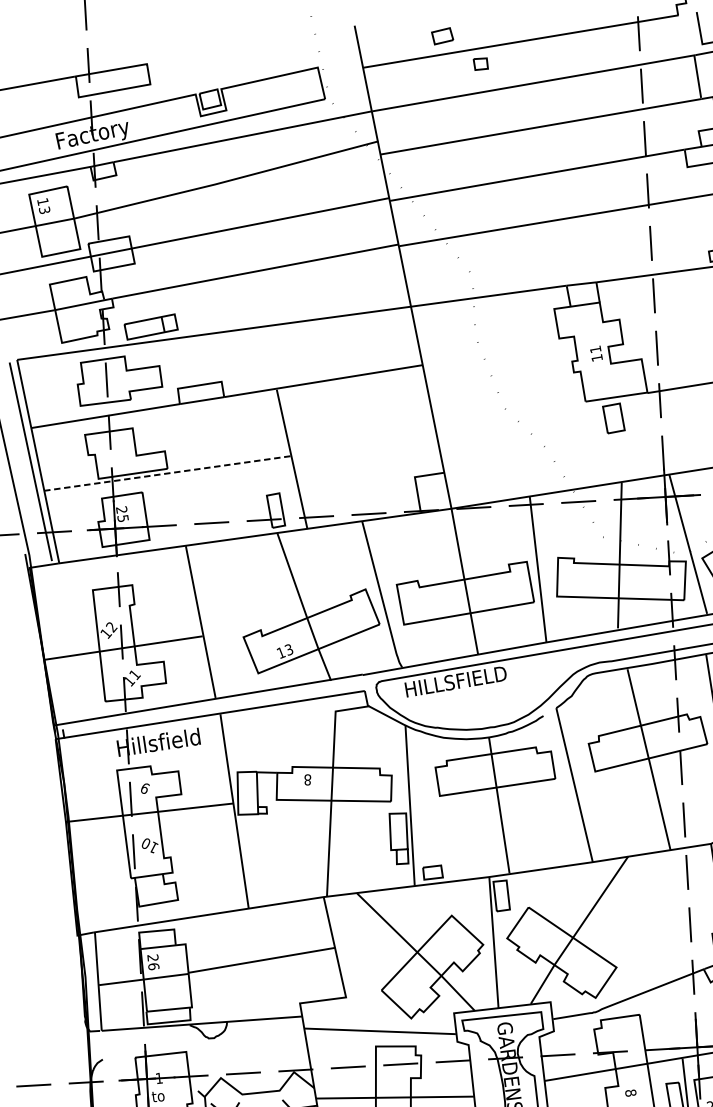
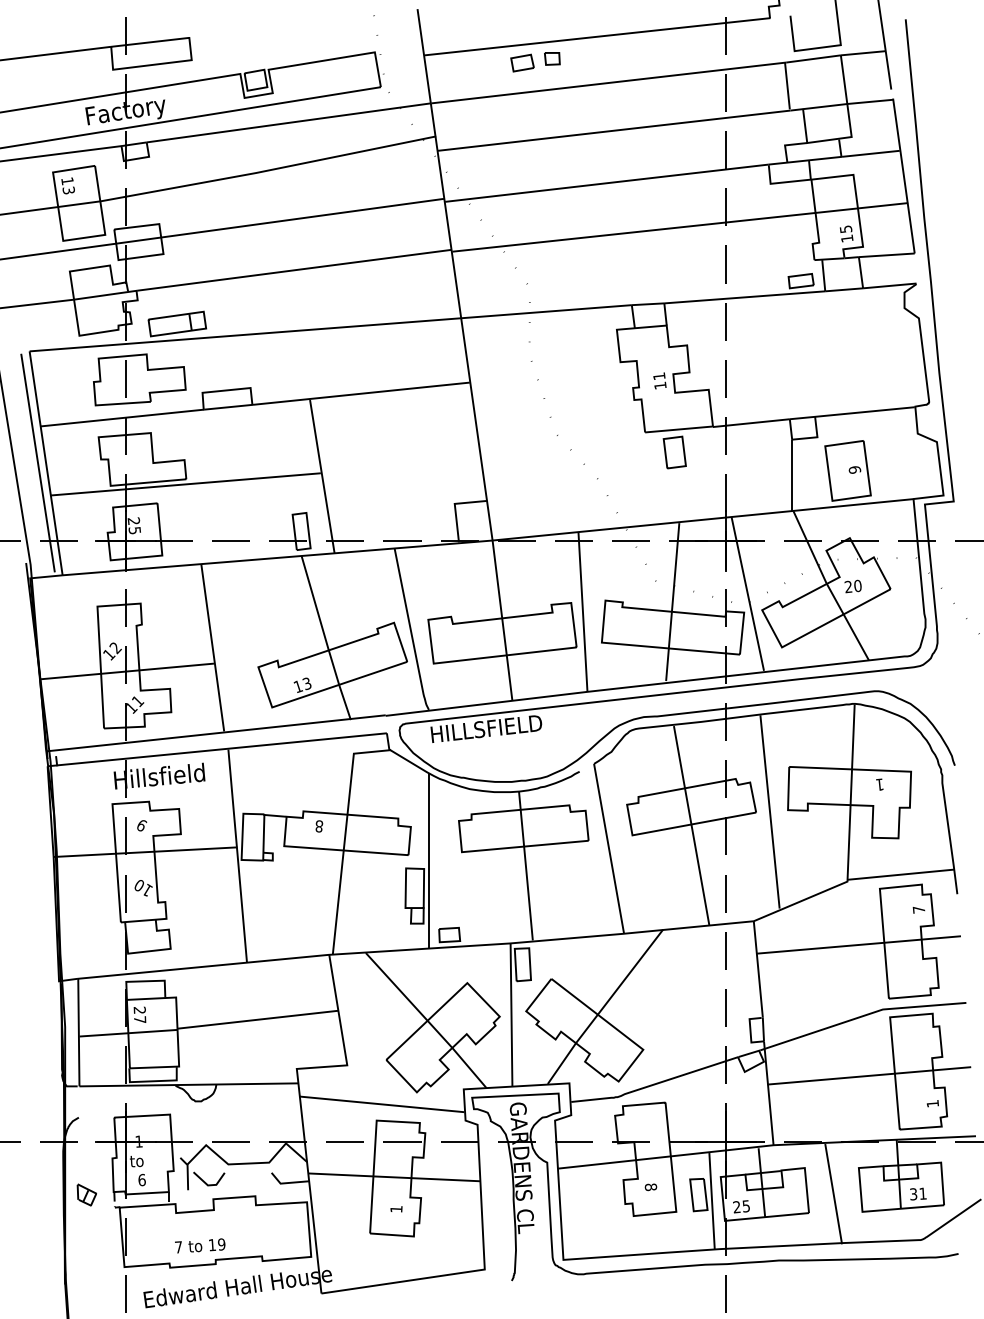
part: (442, 35) -> (522, 62), moved
line: (167, 473) -> (185, 484), dashed -> solid
text: (154, 966) -> (140, 1019), 26 -> 27

